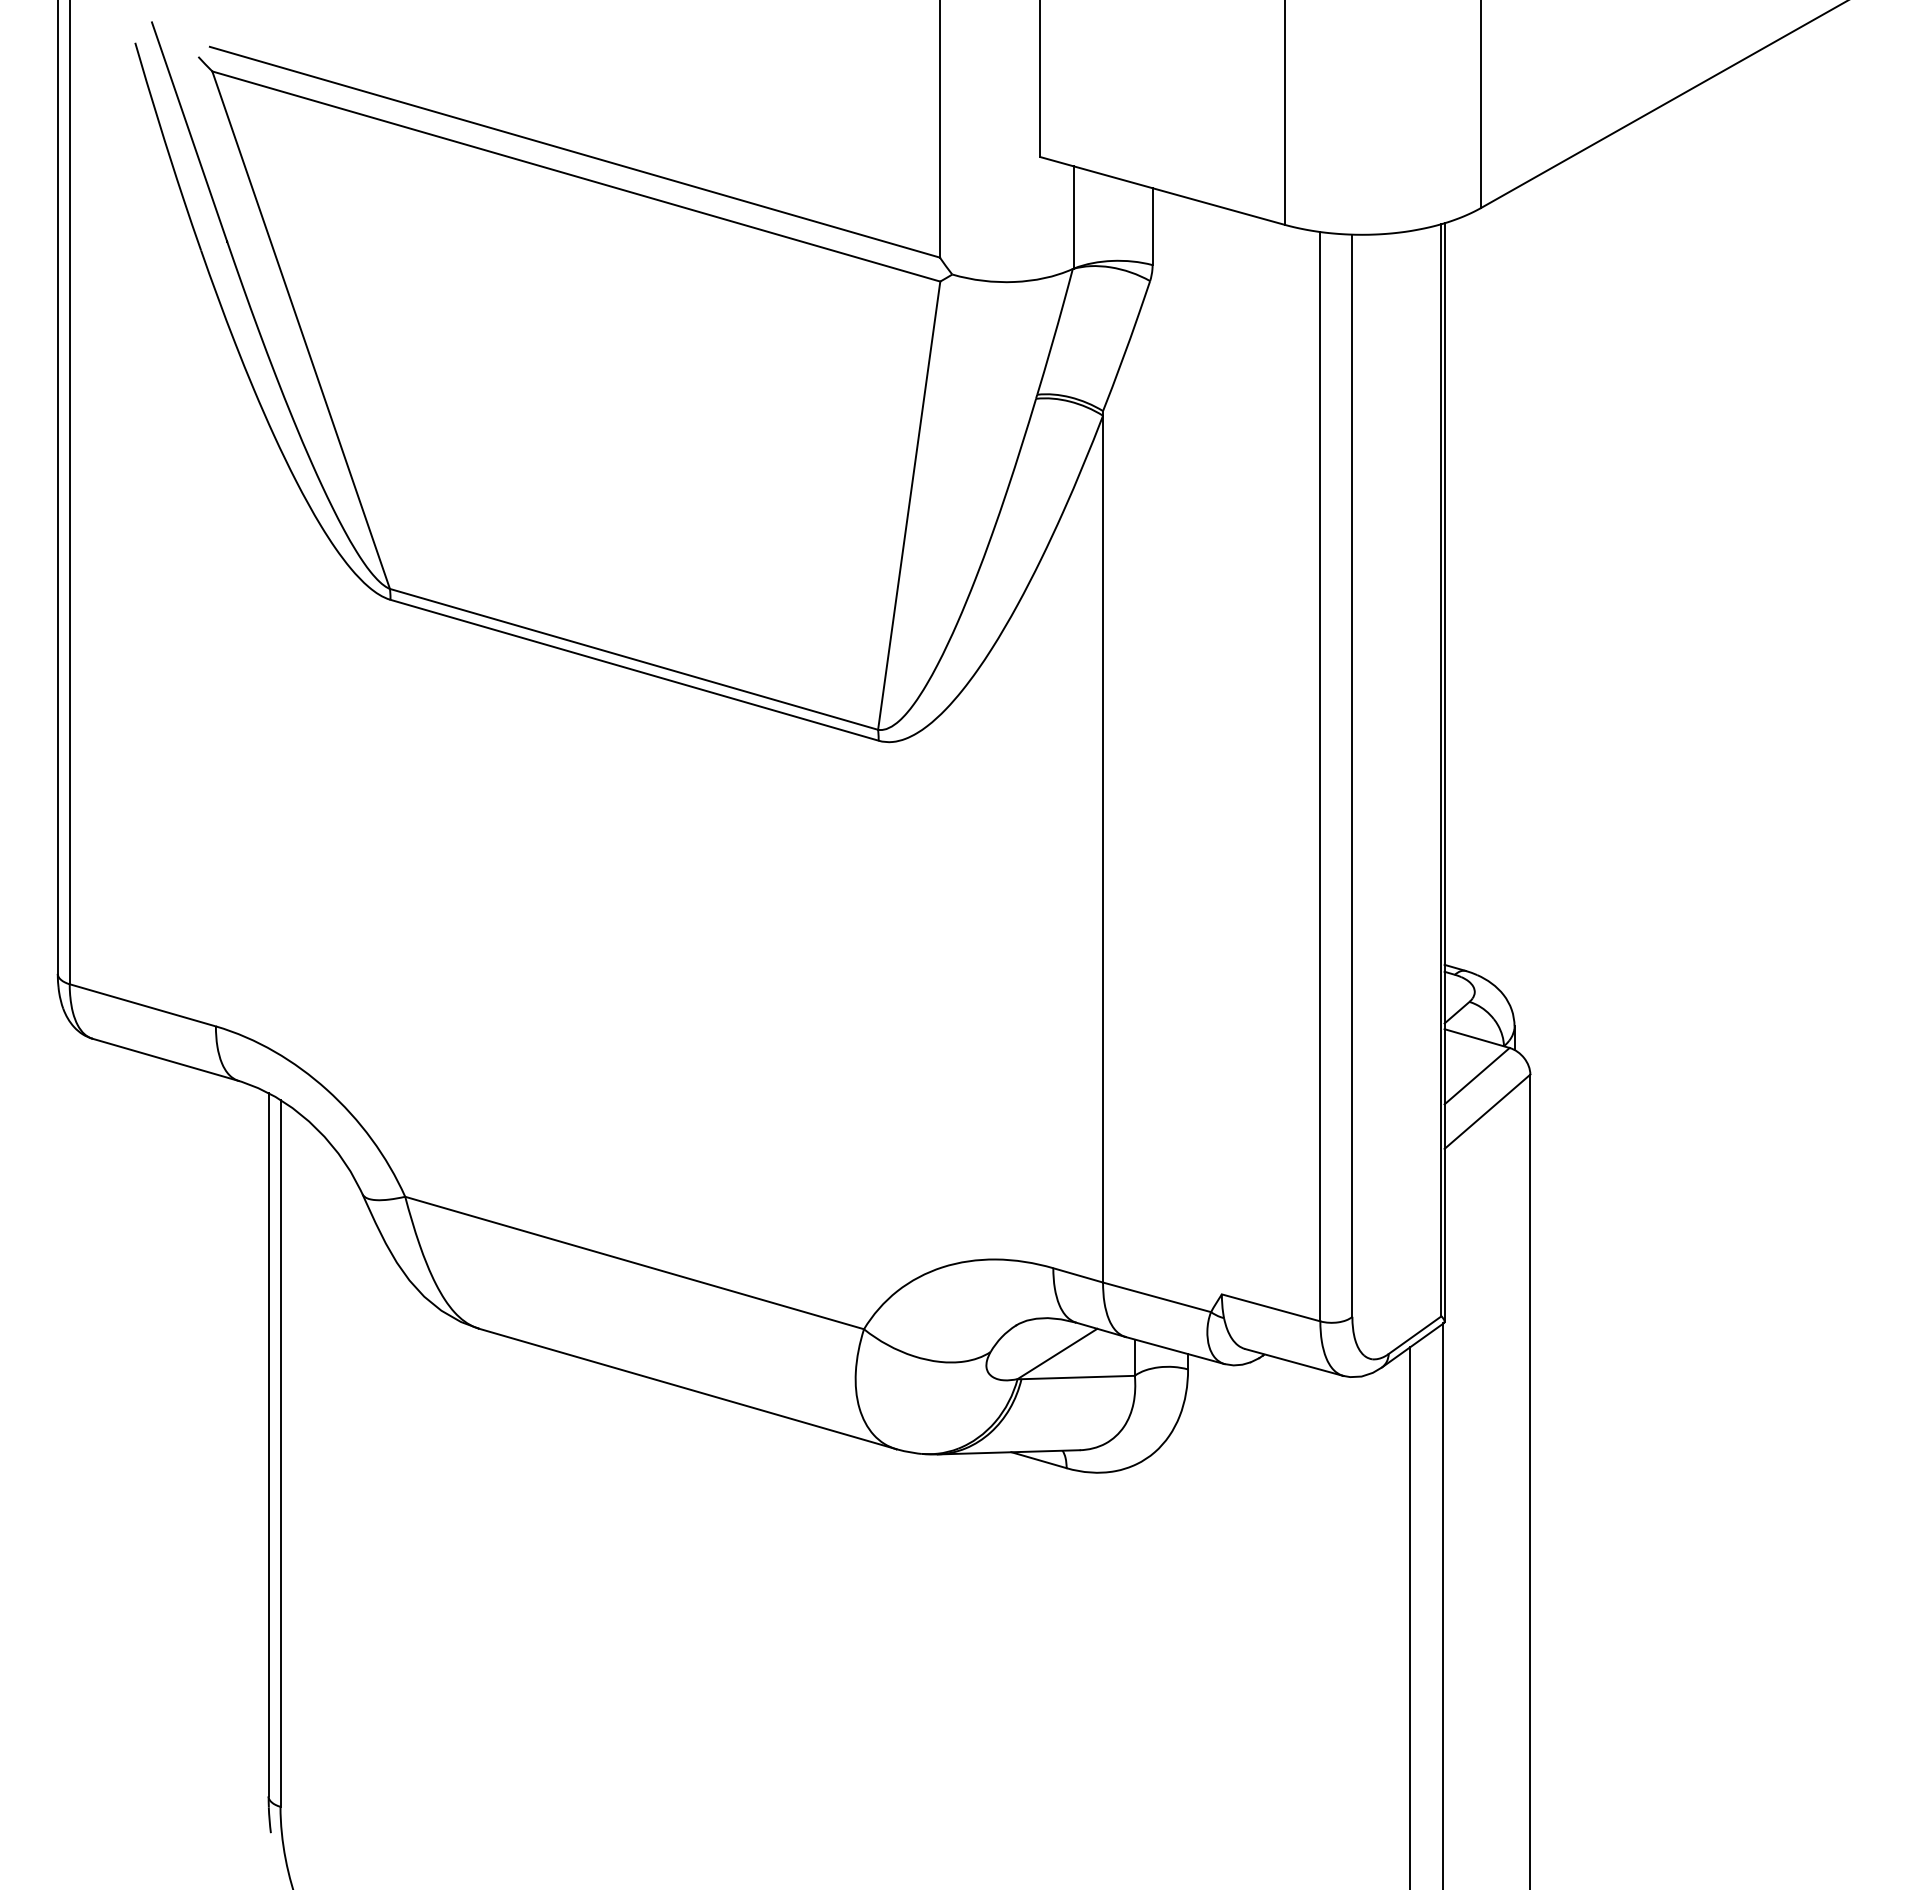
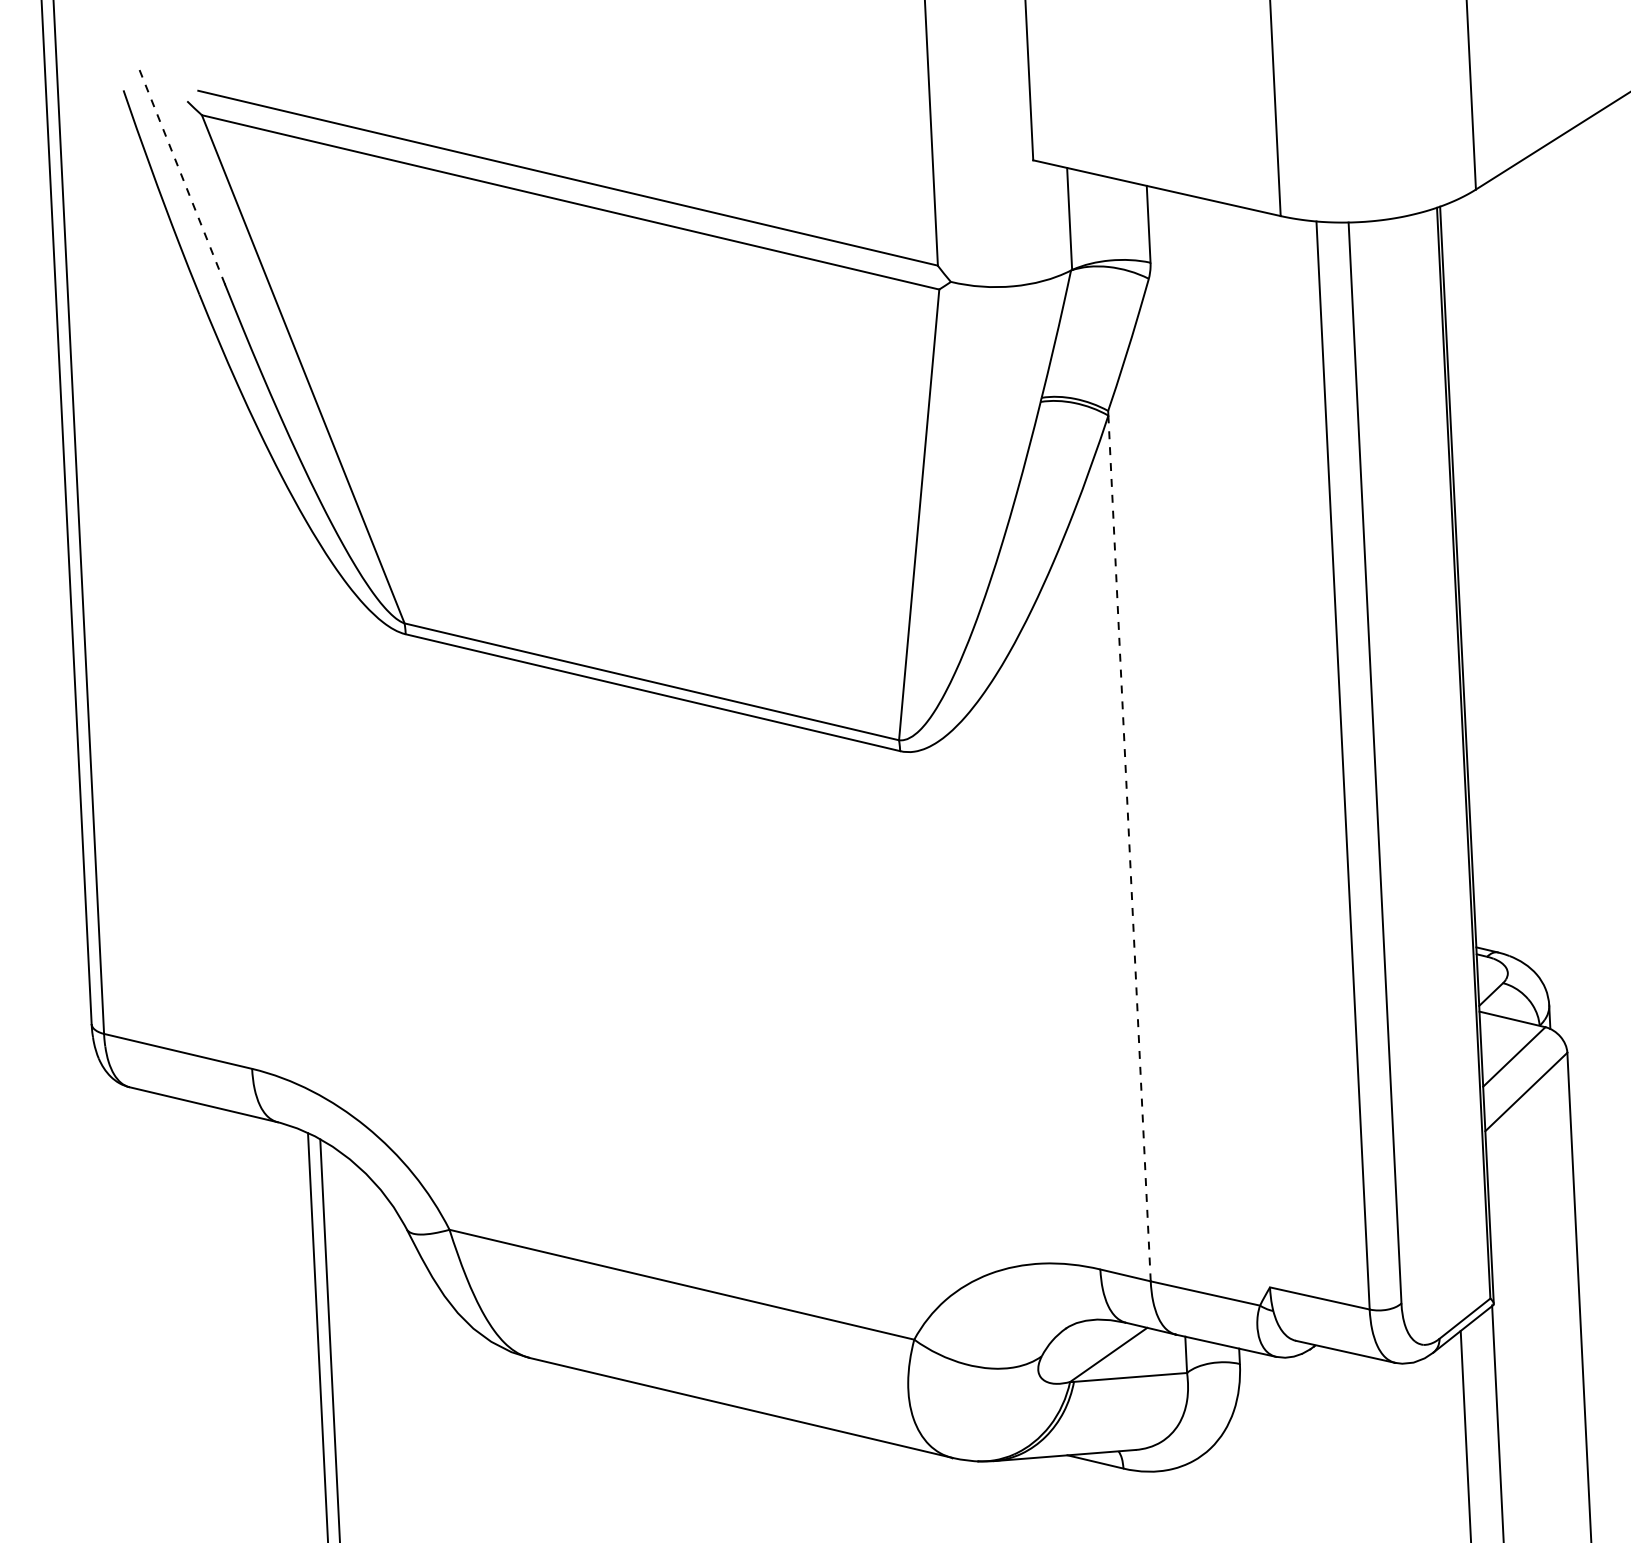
line: (189, 131) -> (182, 176), solid -> dashed
line: (1103, 848) -> (1129, 847), solid -> dashed

